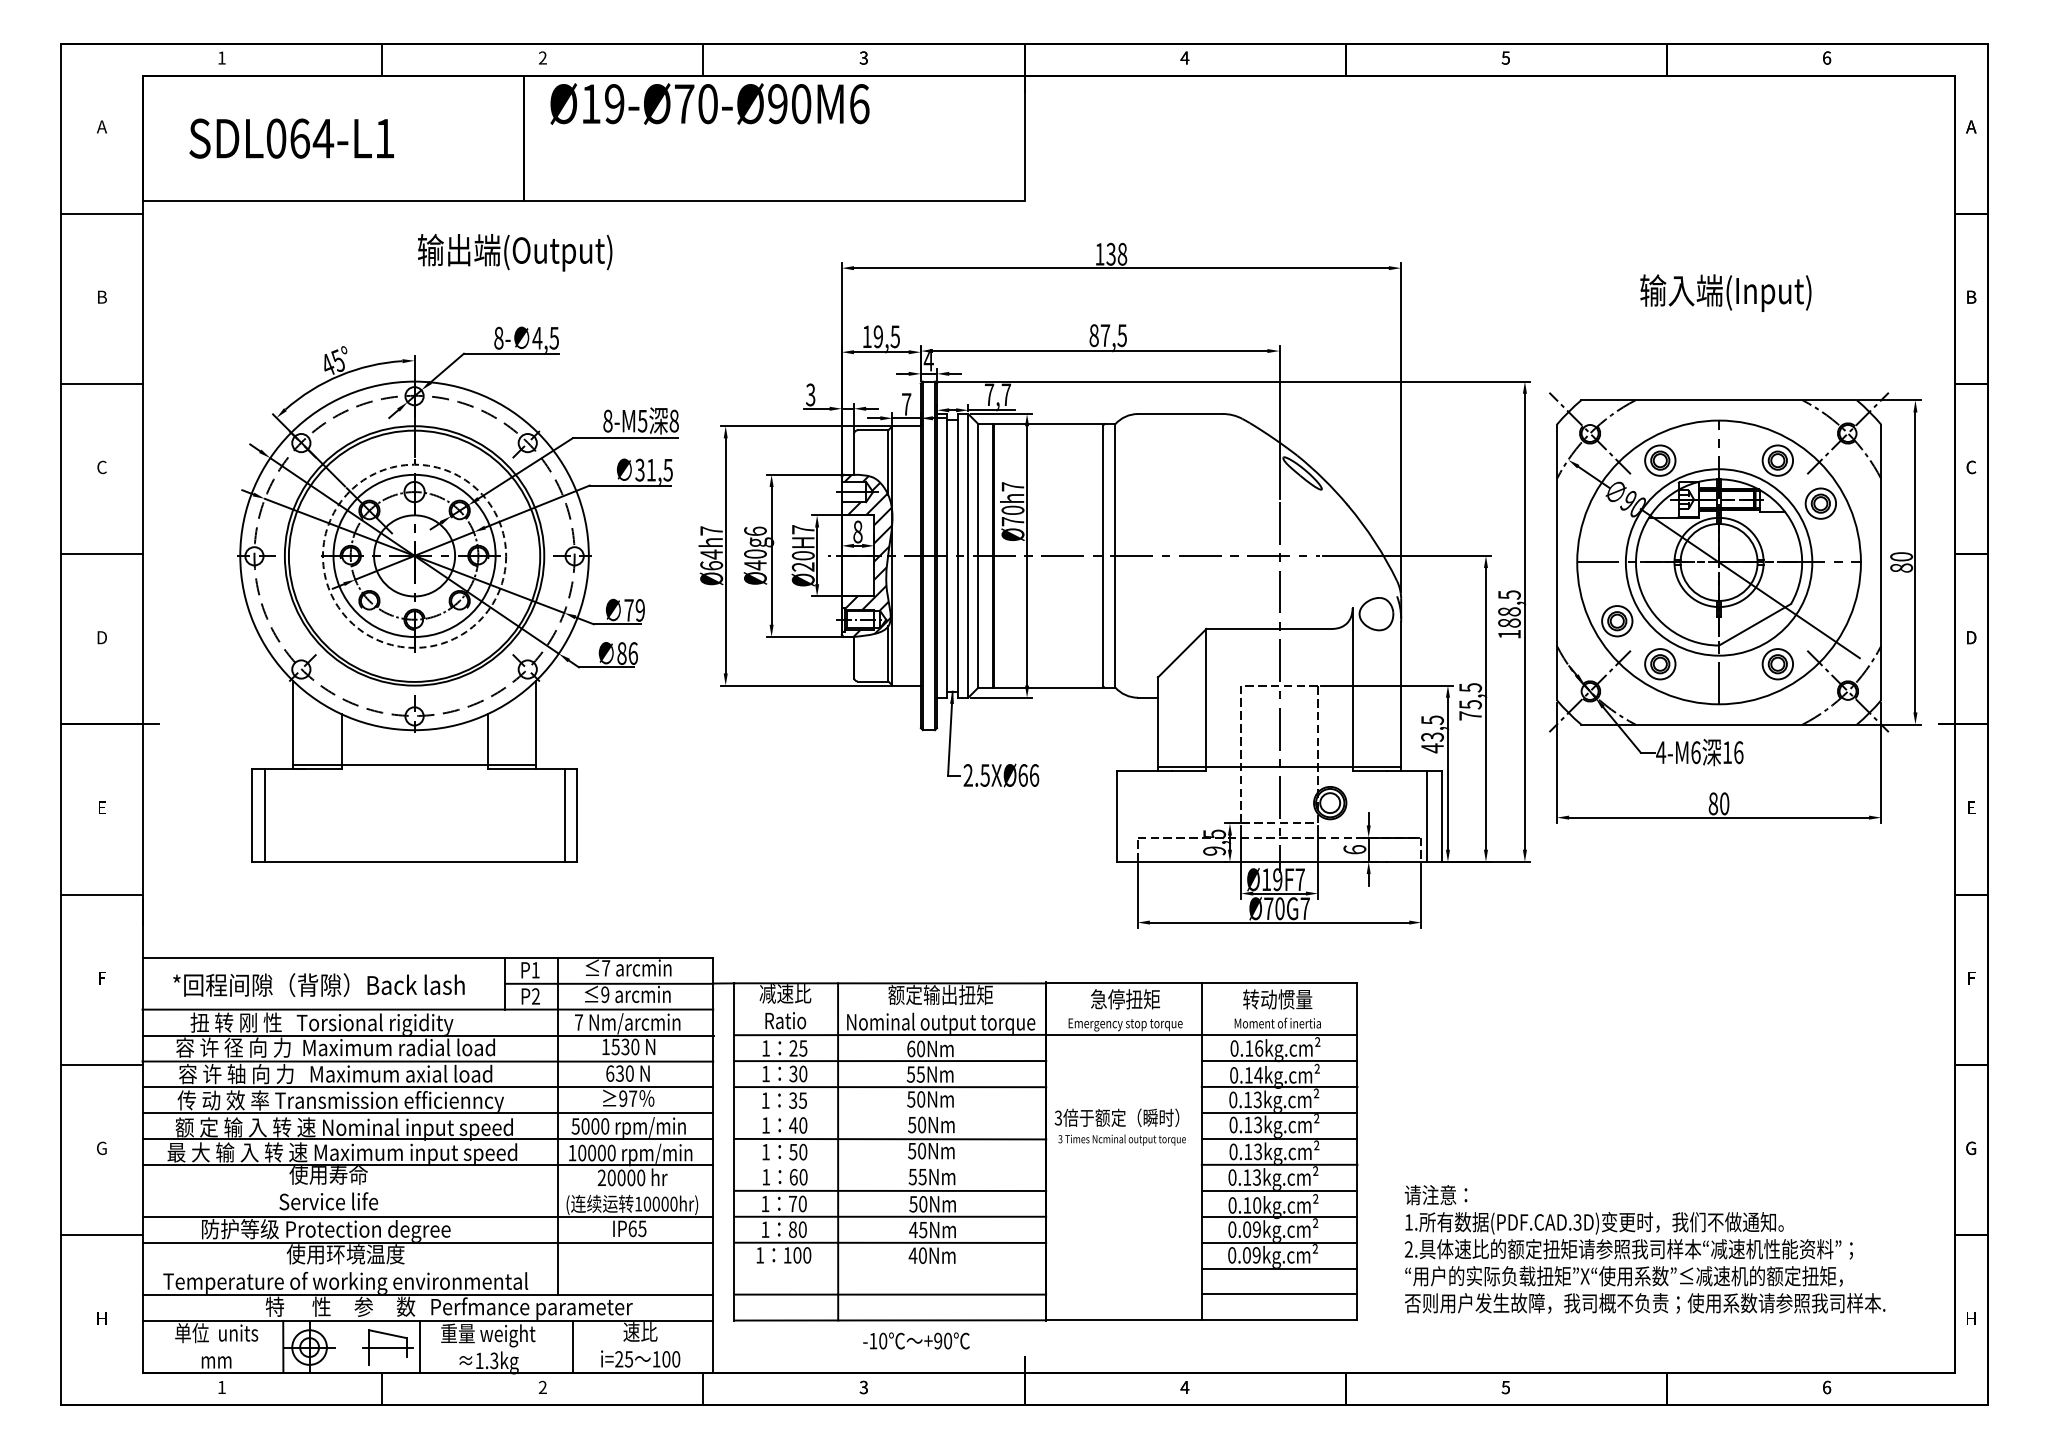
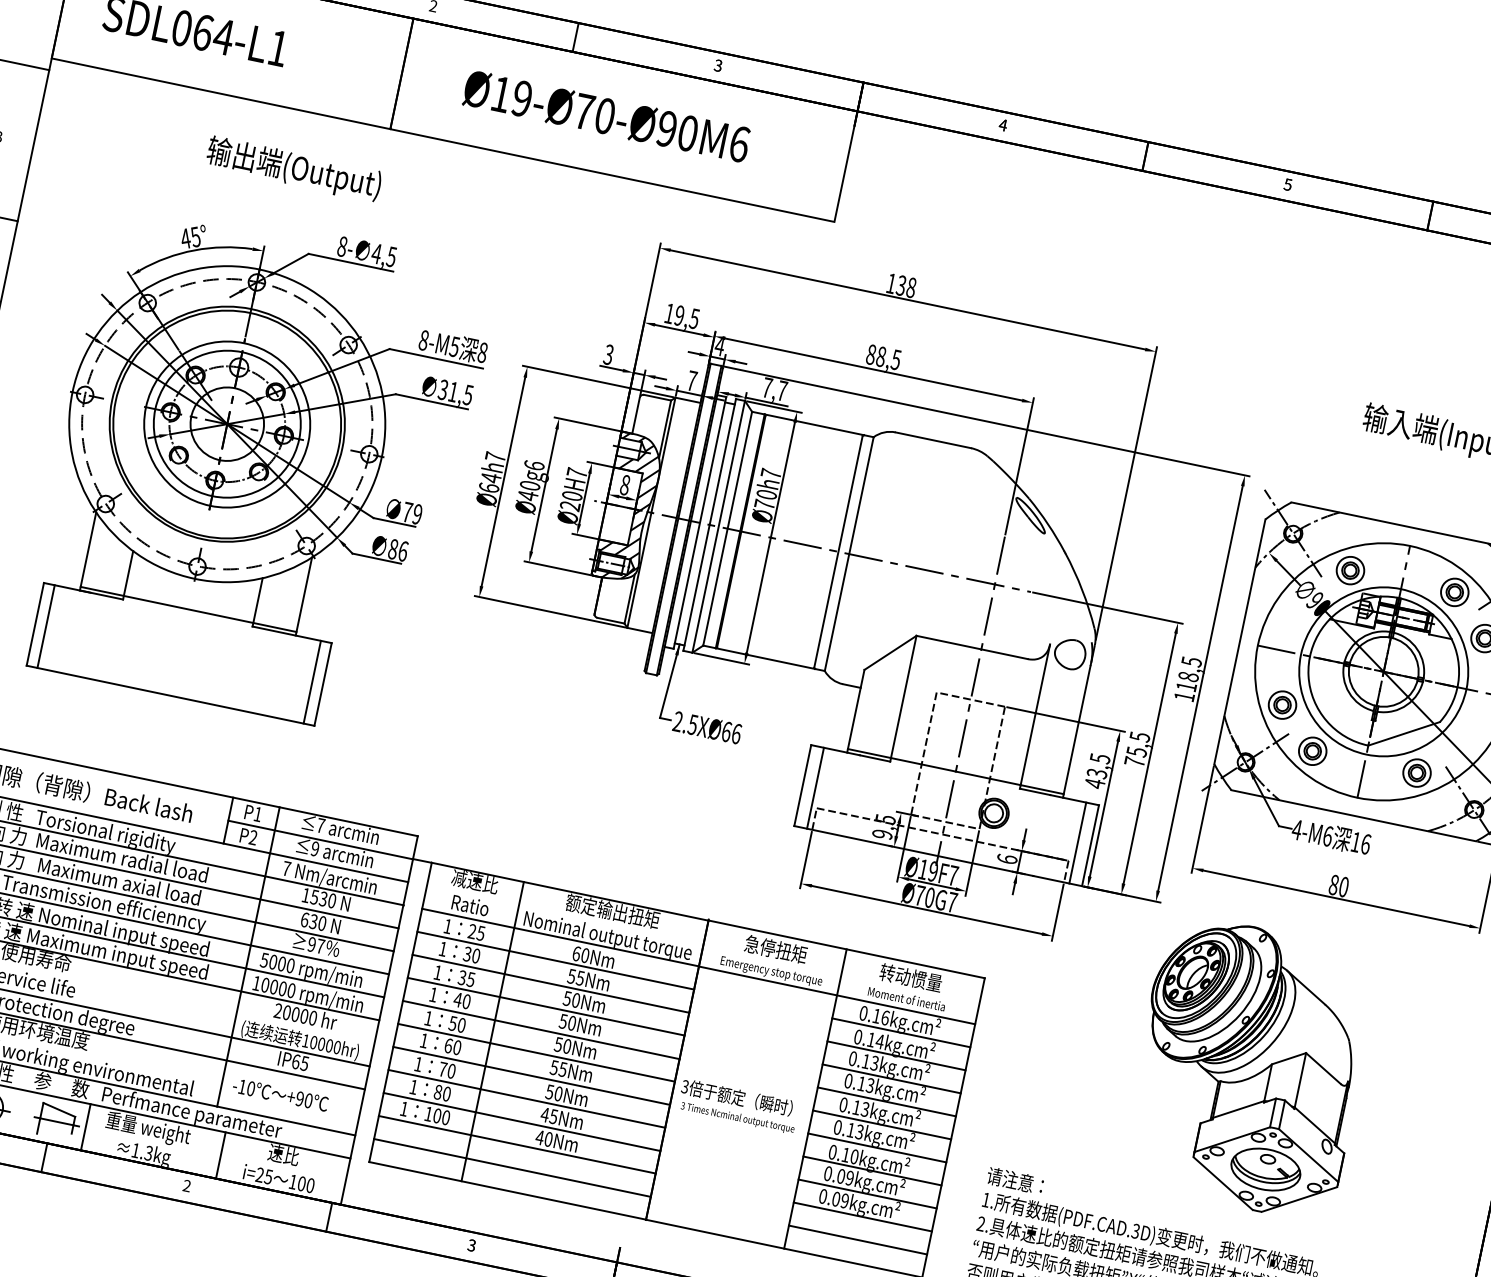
text: (709, 103) -> (606, 115), moved
text: (515, 252) -> (294, 169), moved
text: (1105, 335) -> (881, 356), 87,5 -> 88,5
circle: (414, 555) -> (227, 423), dashed -> solid
text: (1509, 622) -> (1186, 686), 188,5 -> 118,5
line: (1131, 815) -> (815, 787), added
part: (1663, 1020) -> (1249, 1068), added
line: (890, 1112) -> (546, 1006), added
text: (1119, 1126) -> (737, 1105), moved
line: (890, 1164) -> (536, 1052), added
line: (890, 1268) -> (517, 1144), added
text: (916, 1340) -> (280, 1094), moved

